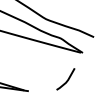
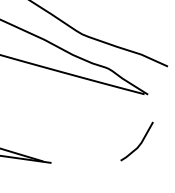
line: (66, 80) -> (138, 143), moved

